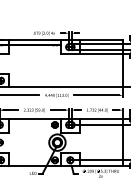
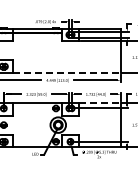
line: (66, 86) -> (66, 72), solid -> dashed
line: (101, 118) -> (99, 102), solid -> dashed

